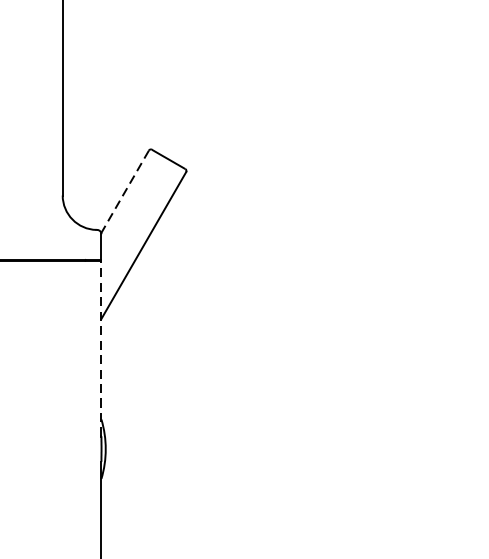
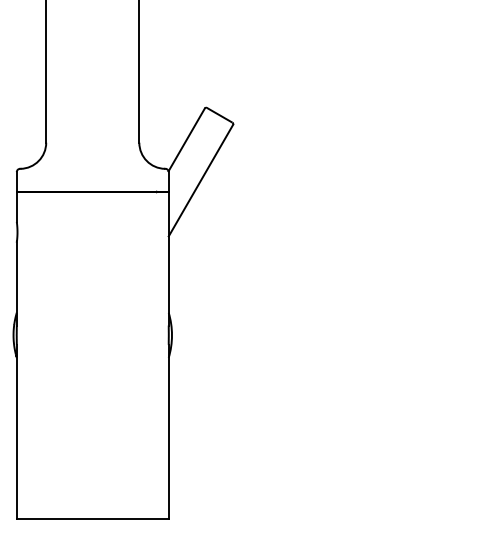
line: (124, 192) -> (186, 140), dashed -> solid
line: (101, 349) -> (168, 259), dashed -> solid

